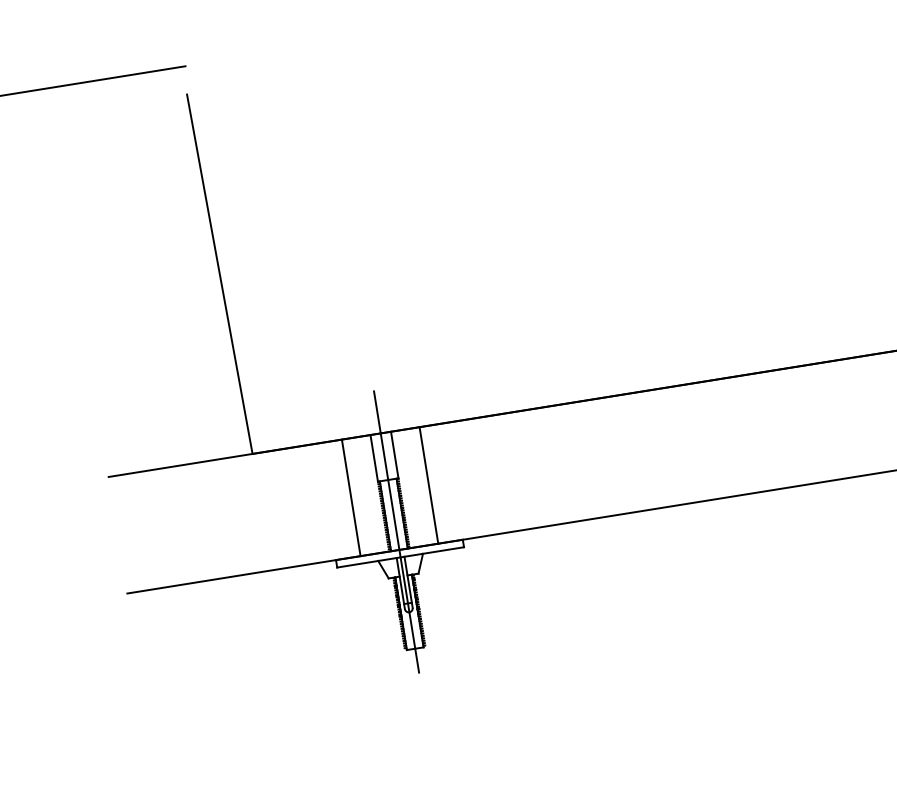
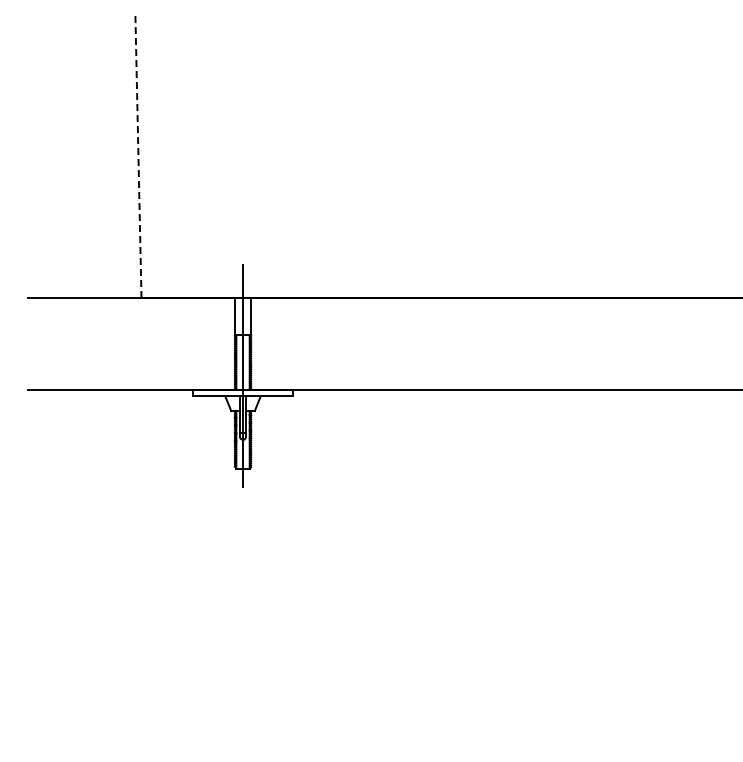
line: (219, 274) -> (138, 155), solid -> dashed
line: (428, 485) -> (273, 344), removed
line: (351, 498) -> (212, 344), removed

